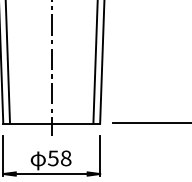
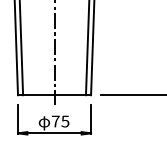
text: (59, 158) -> (60, 121), 58 -> 75

